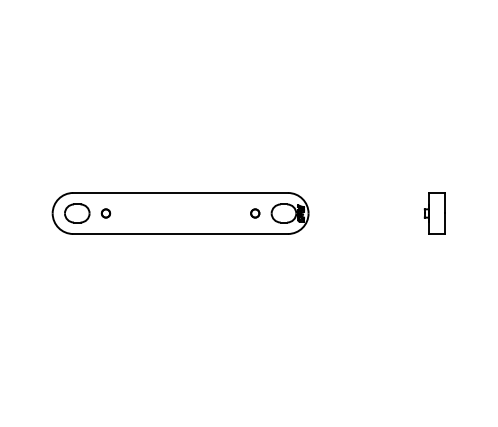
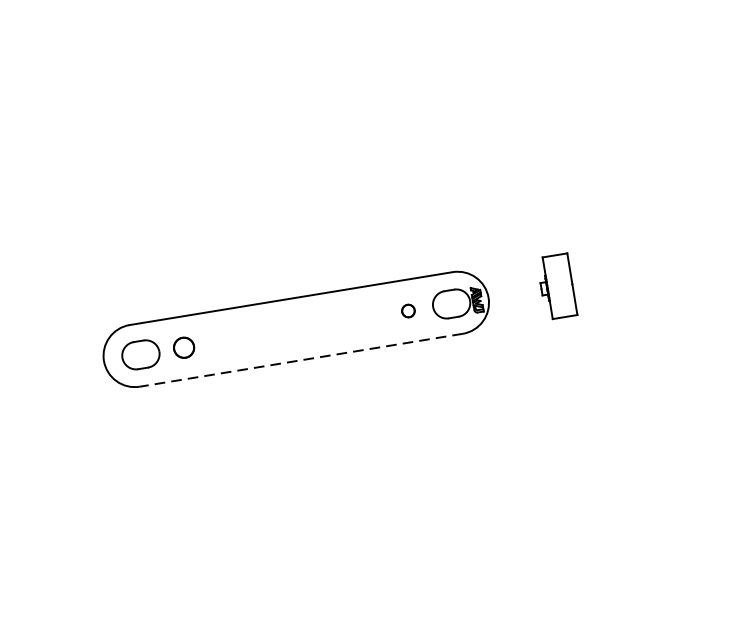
part: (105, 213) -> (183, 347), size x1.6
part: (434, 213) -> (556, 286), moved
line: (180, 234) -> (301, 361), solid -> dashed

